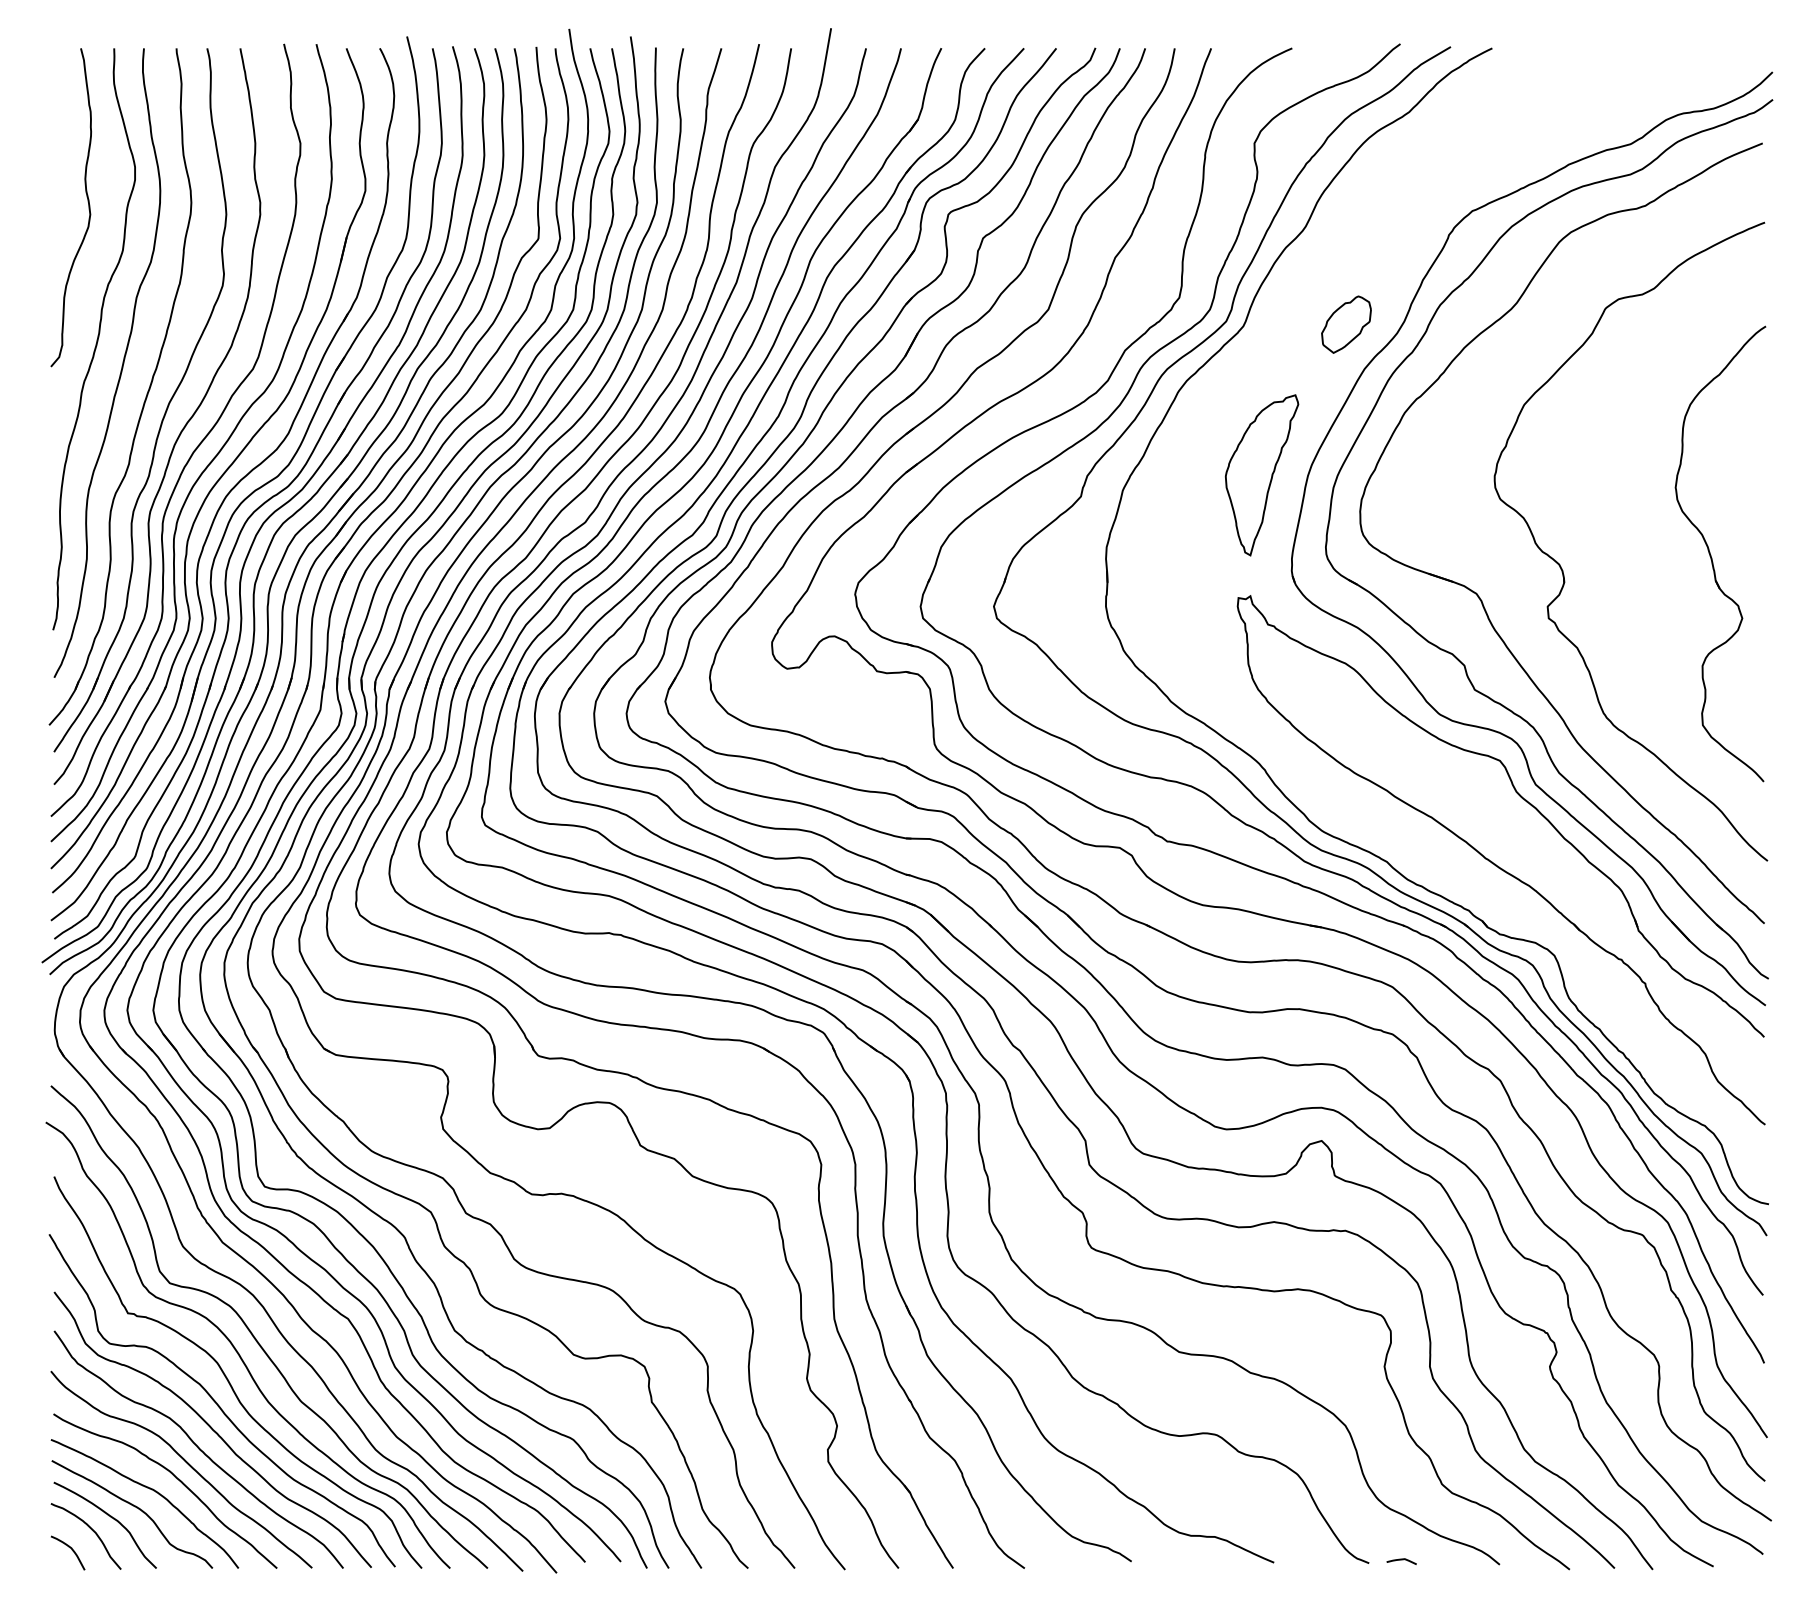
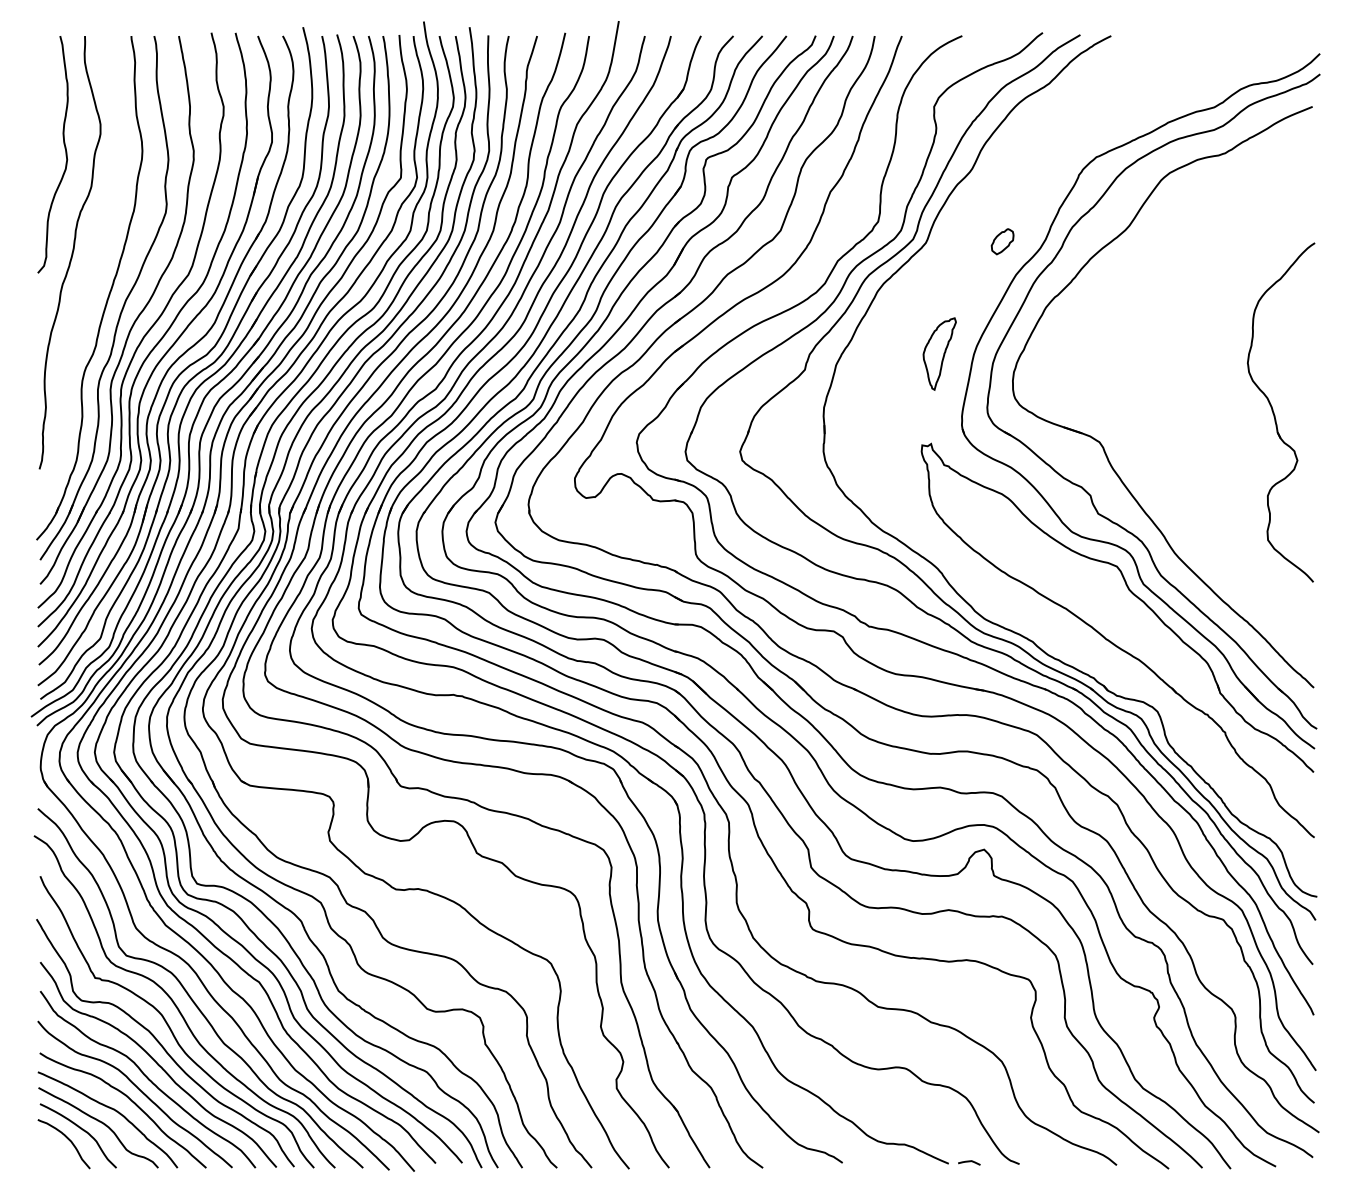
part: (1346, 324) -> (1002, 241), size x0.6
curve: (121, 366) -> (90, 272), removed
part: (1261, 475) -> (939, 354), size x0.6
part: (1563, 570) -> (1164, 424), removed
curve: (70, 1548) -> (52, 1153), removed
curve: (1401, 1560) -> (969, 1162), moved

